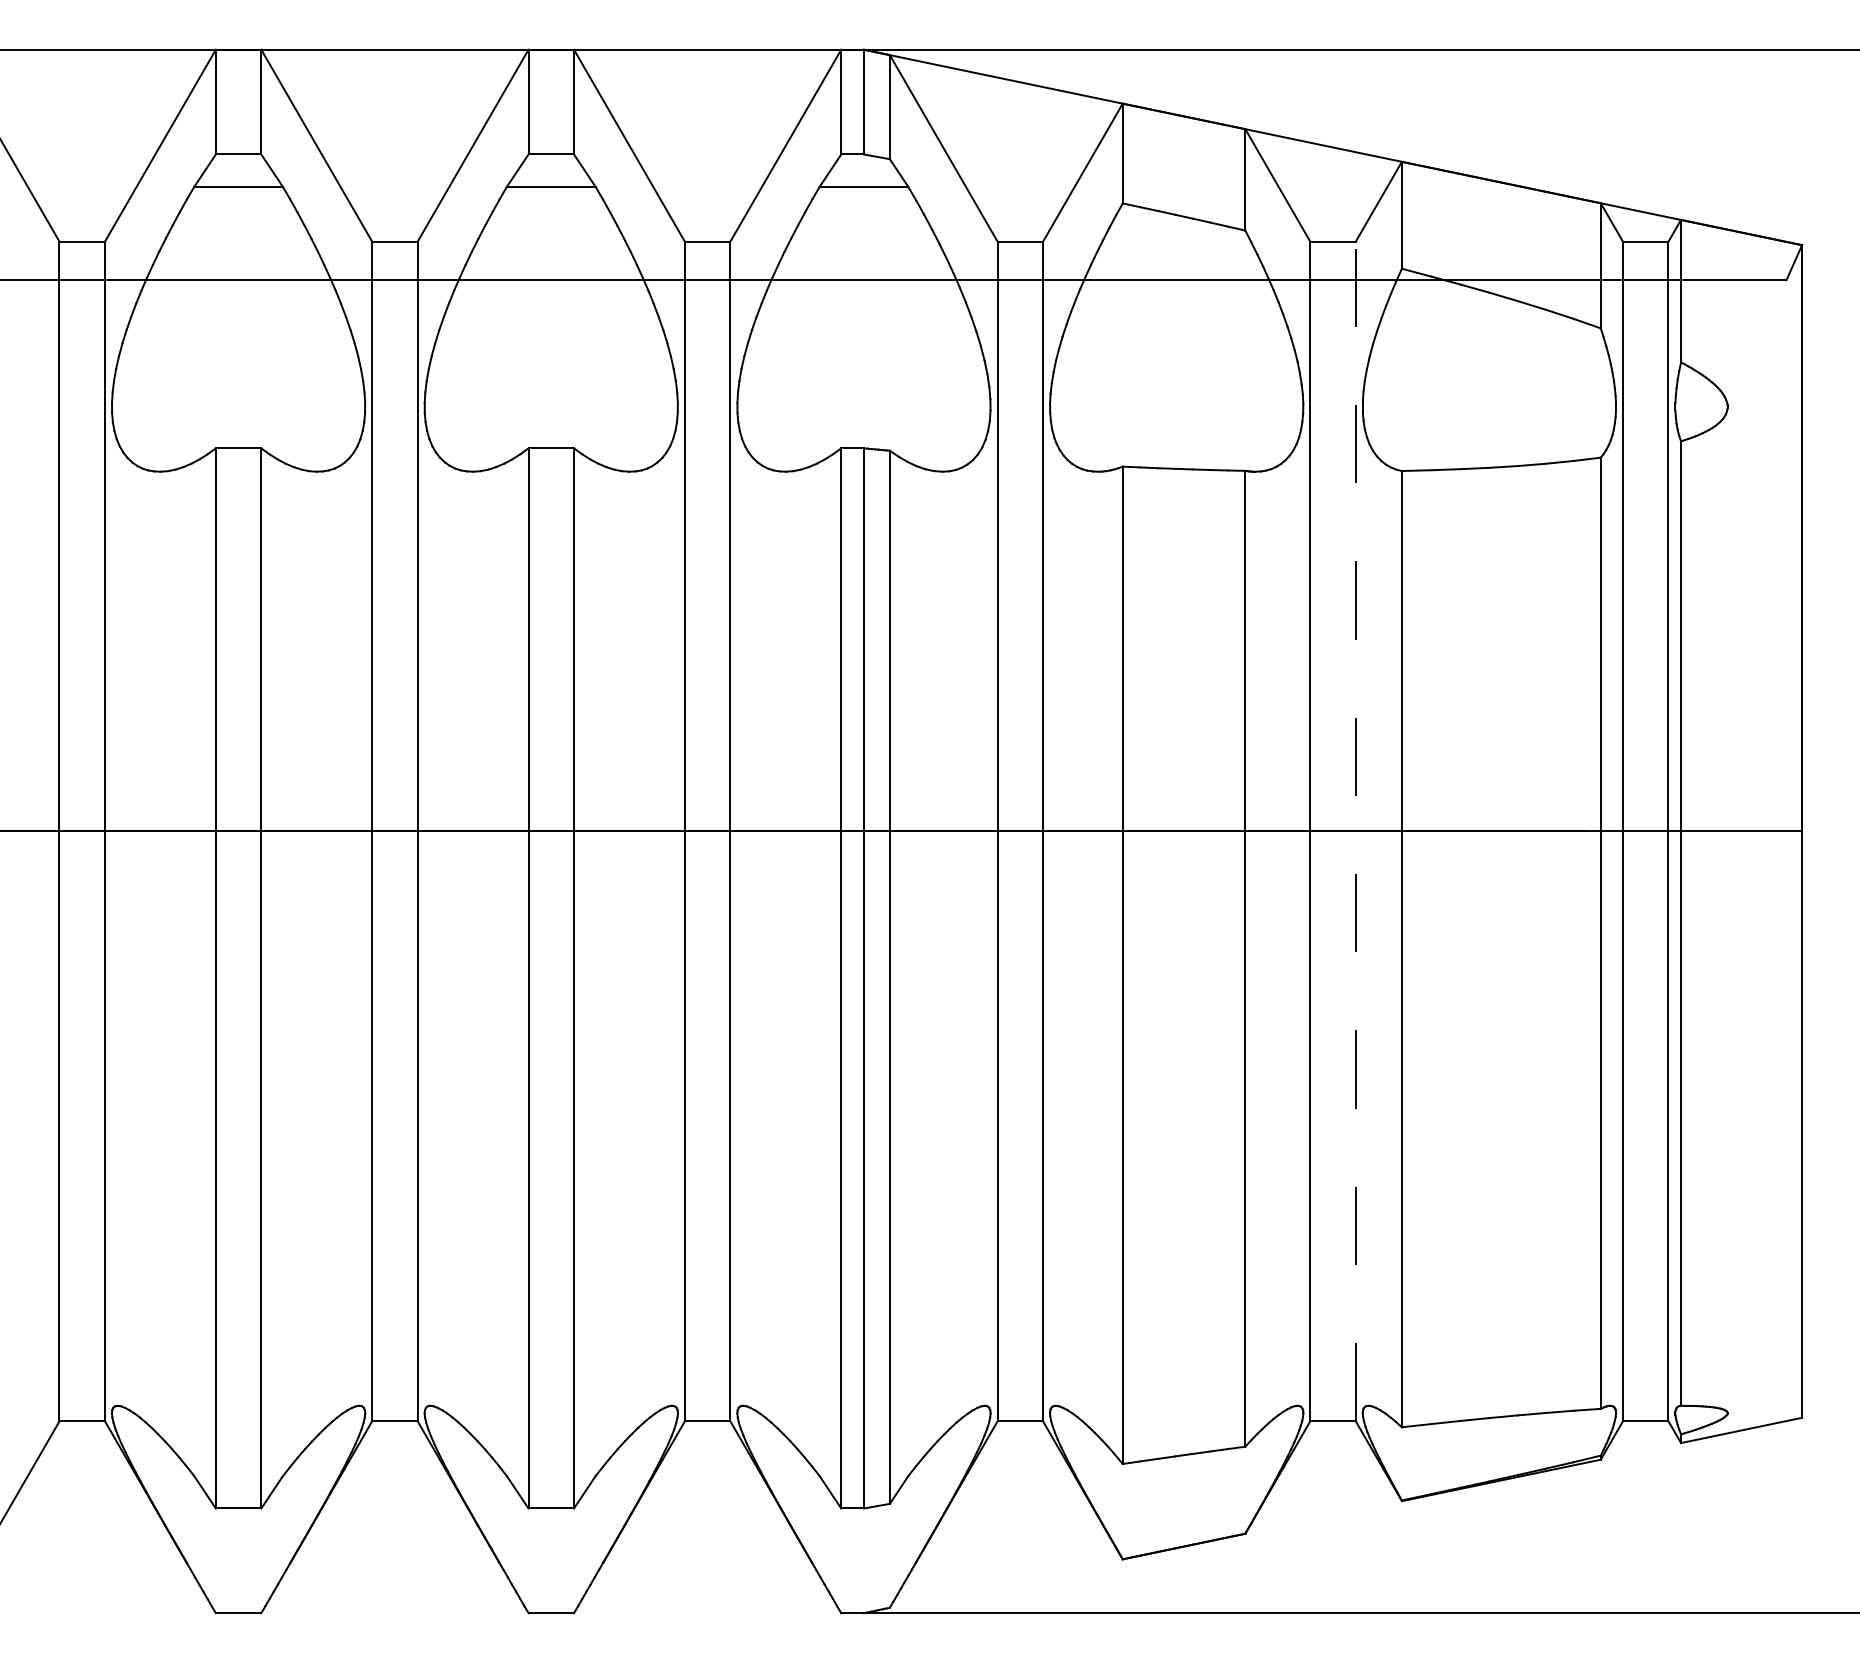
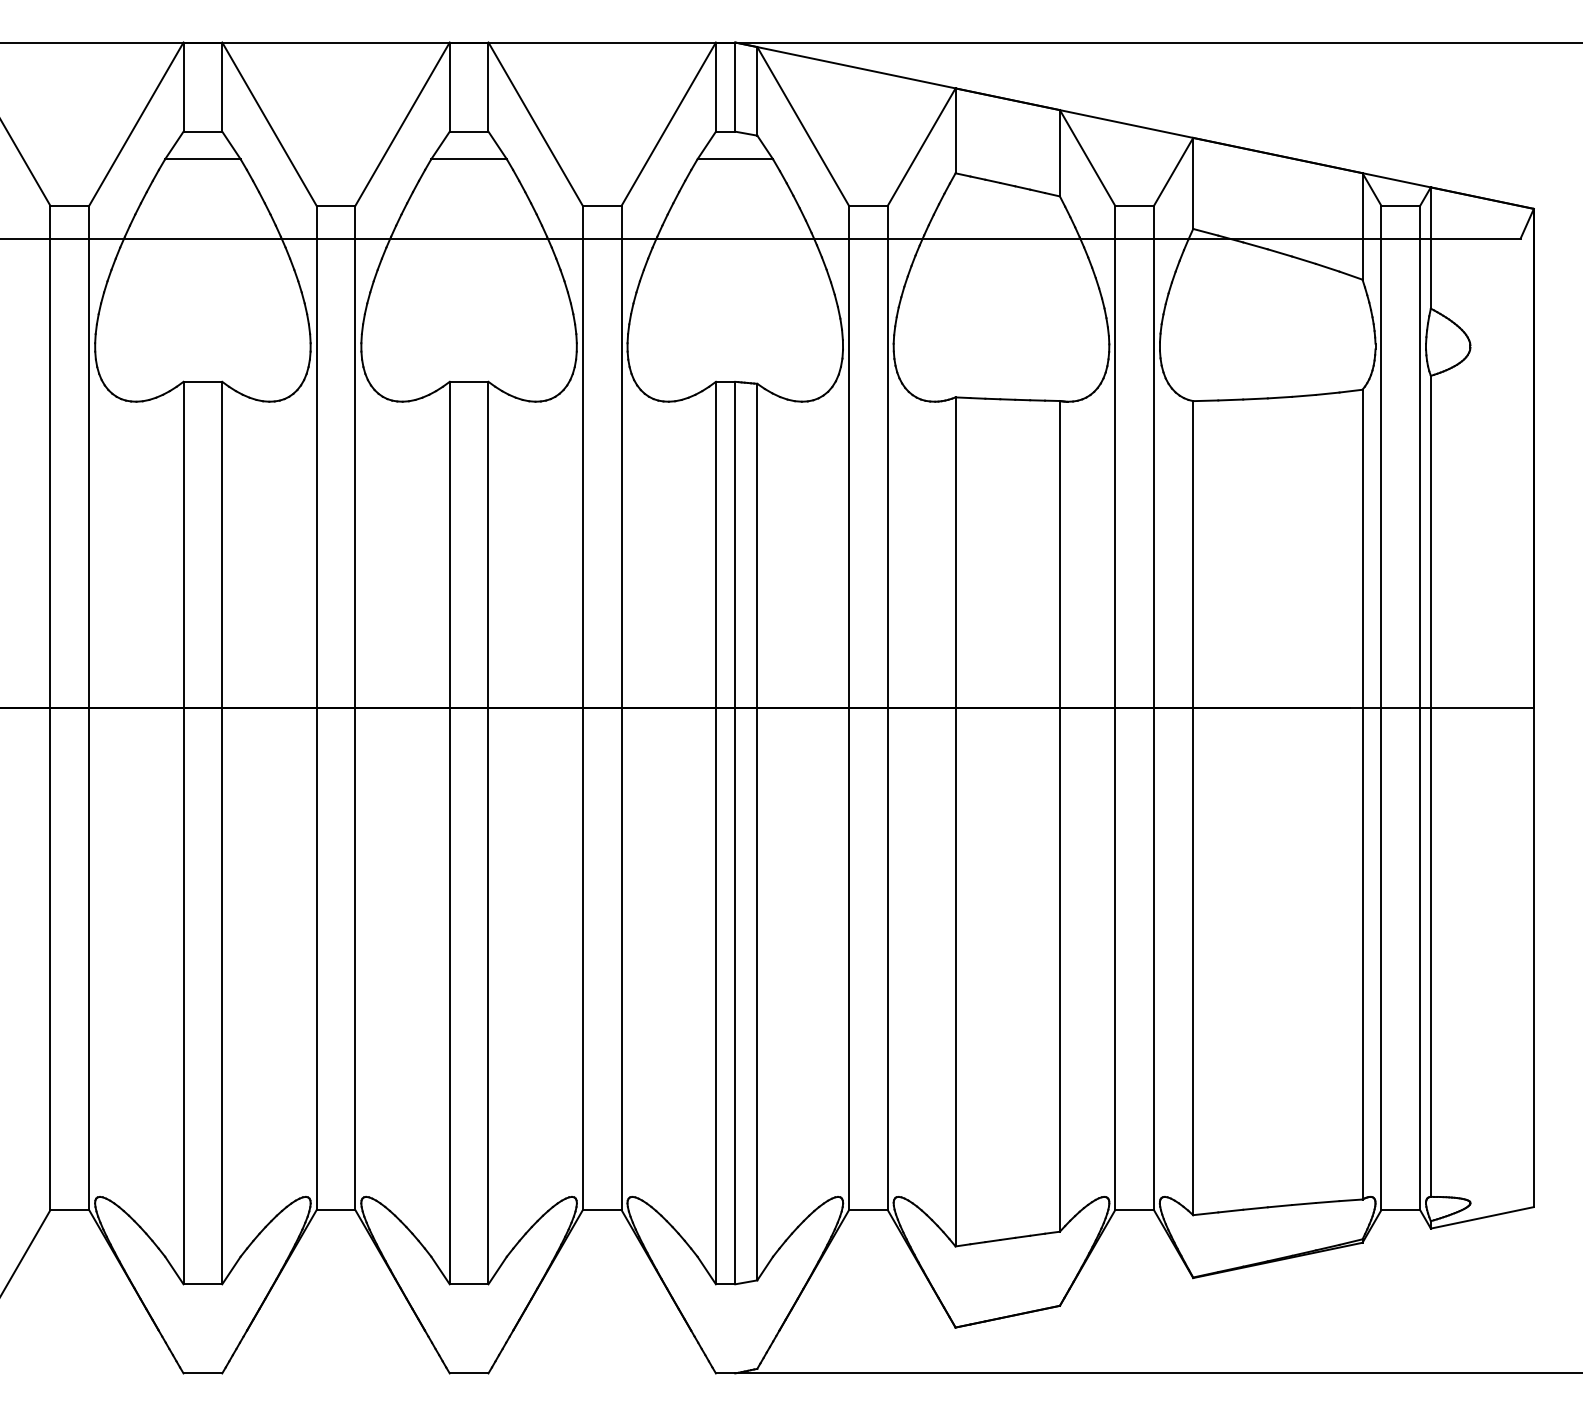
line: (1355, 830) -> (1153, 707), dashed -> solid

